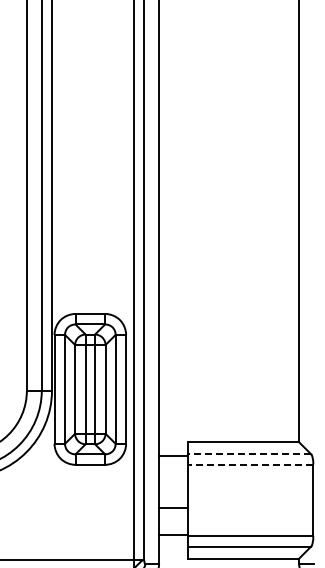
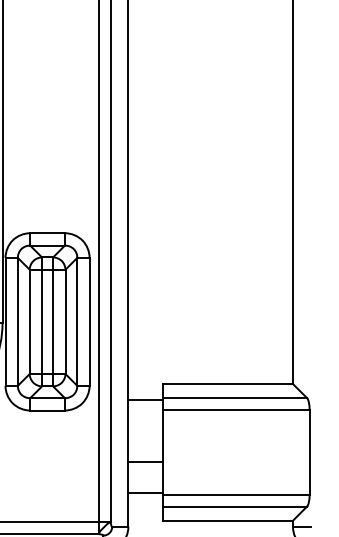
line: (249, 454) -> (234, 398), dashed -> solid
line: (250, 464) -> (235, 410), dashed -> solid

